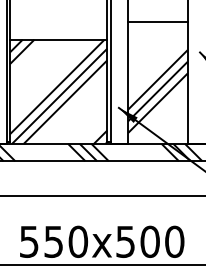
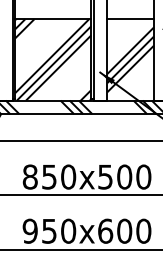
line: (157, 21) -> (130, 19), moved
text: (28, 241) -> (29, 176), 550x500 -> 850x500

